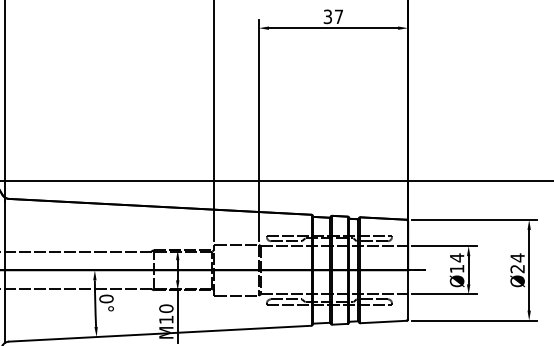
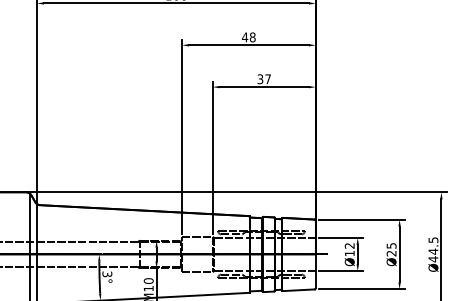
text: (456, 257) -> (349, 245), Ø14 -> Ø12
text: (517, 257) -> (391, 245), Ø24 -> Ø25
text: (106, 299) -> (107, 274), 0° -> 3°

